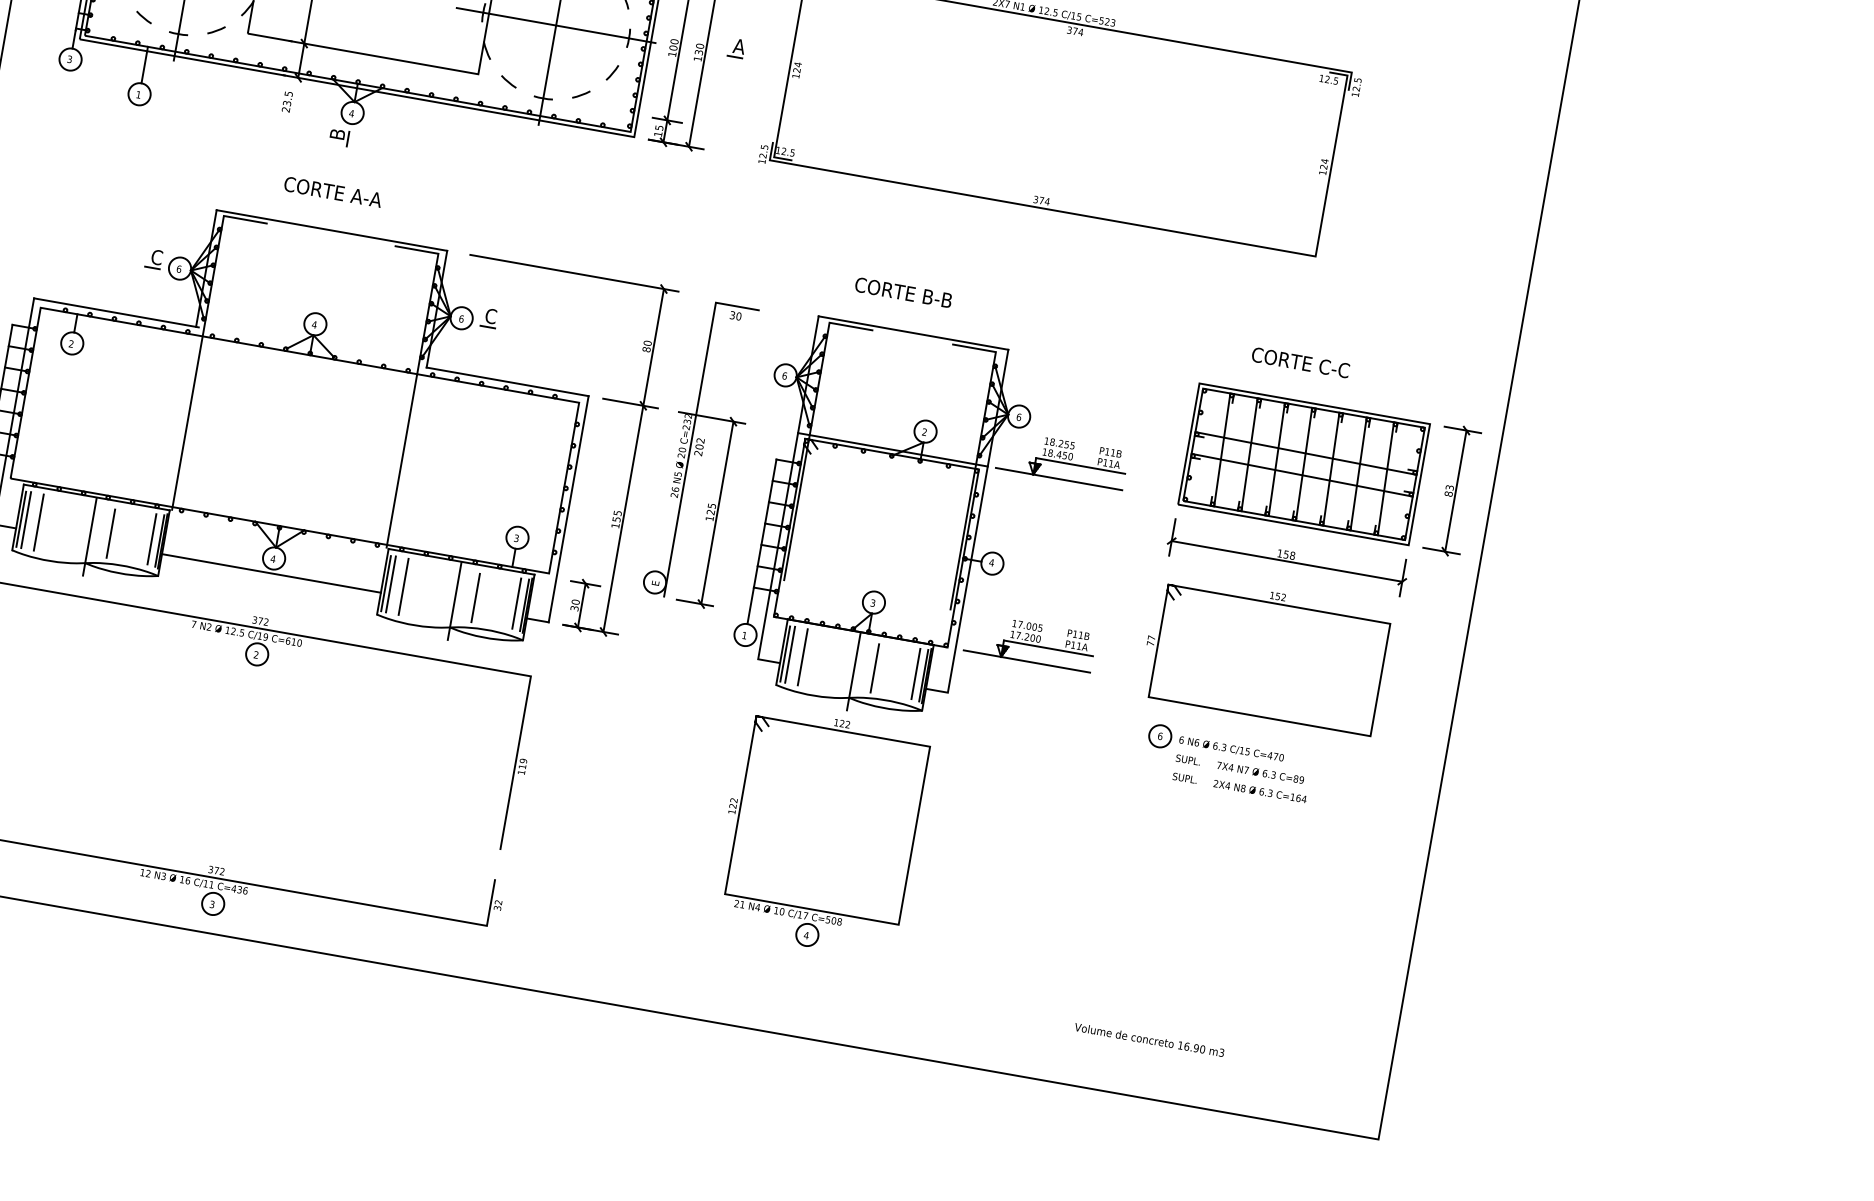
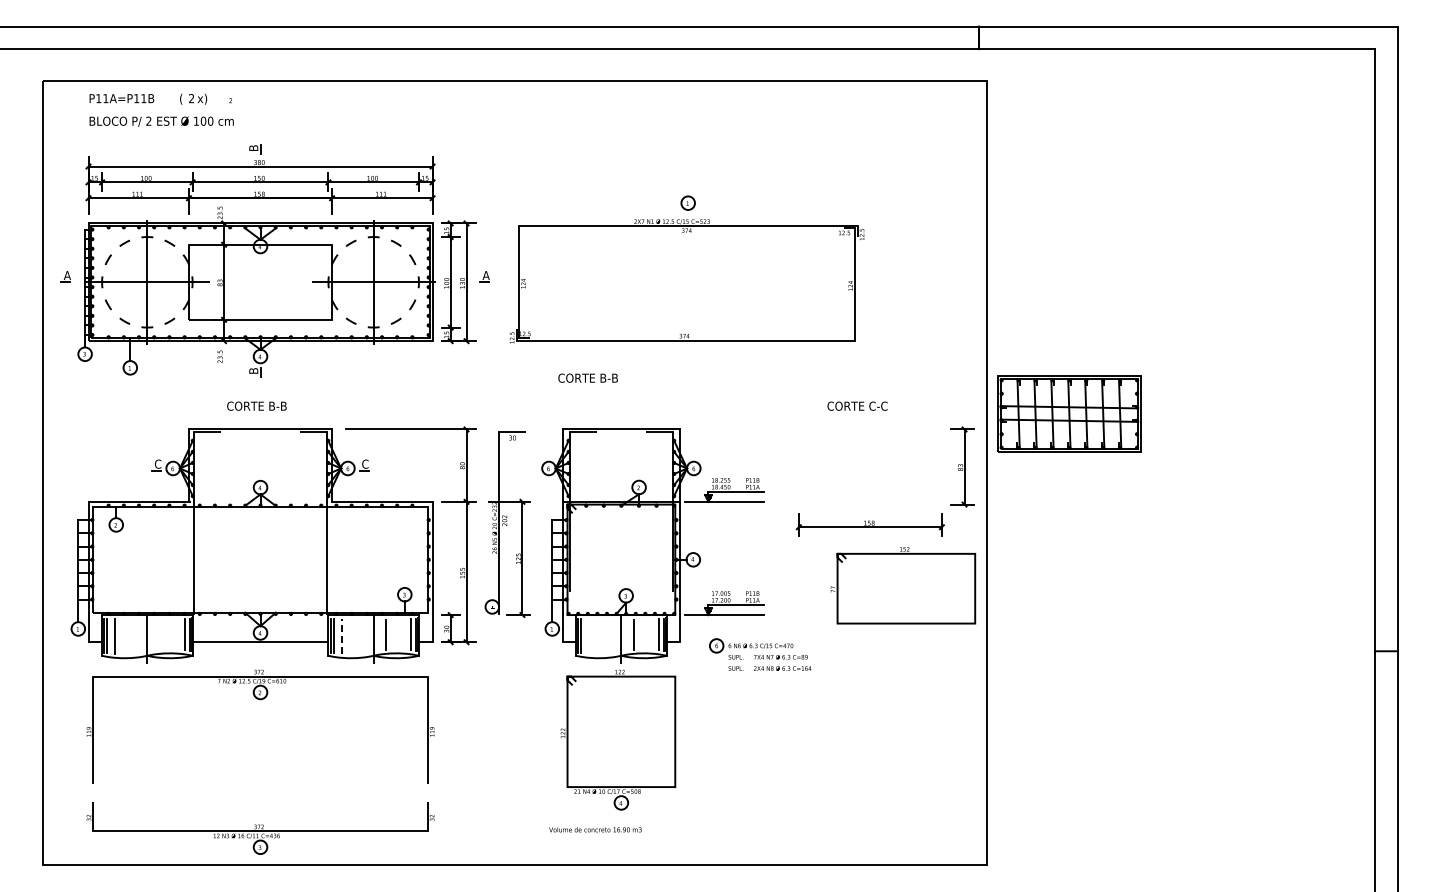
text: (366, 196) -> (277, 405), CORTE A-A -> CORTE B-B
text: (902, 291) -> (587, 377), moved
part: (1304, 463) -> (1069, 413), moved
line: (110, 533) -> (159, 635), removed
line: (403, 585) -> (341, 635), solid -> dashed
part: (1265, 654) -> (903, 585), moved
line: (803, 656) -> (589, 635), removed
part: (1228, 762) -> (760, 654), moved
text: (1149, 1039) -> (595, 829), moved

